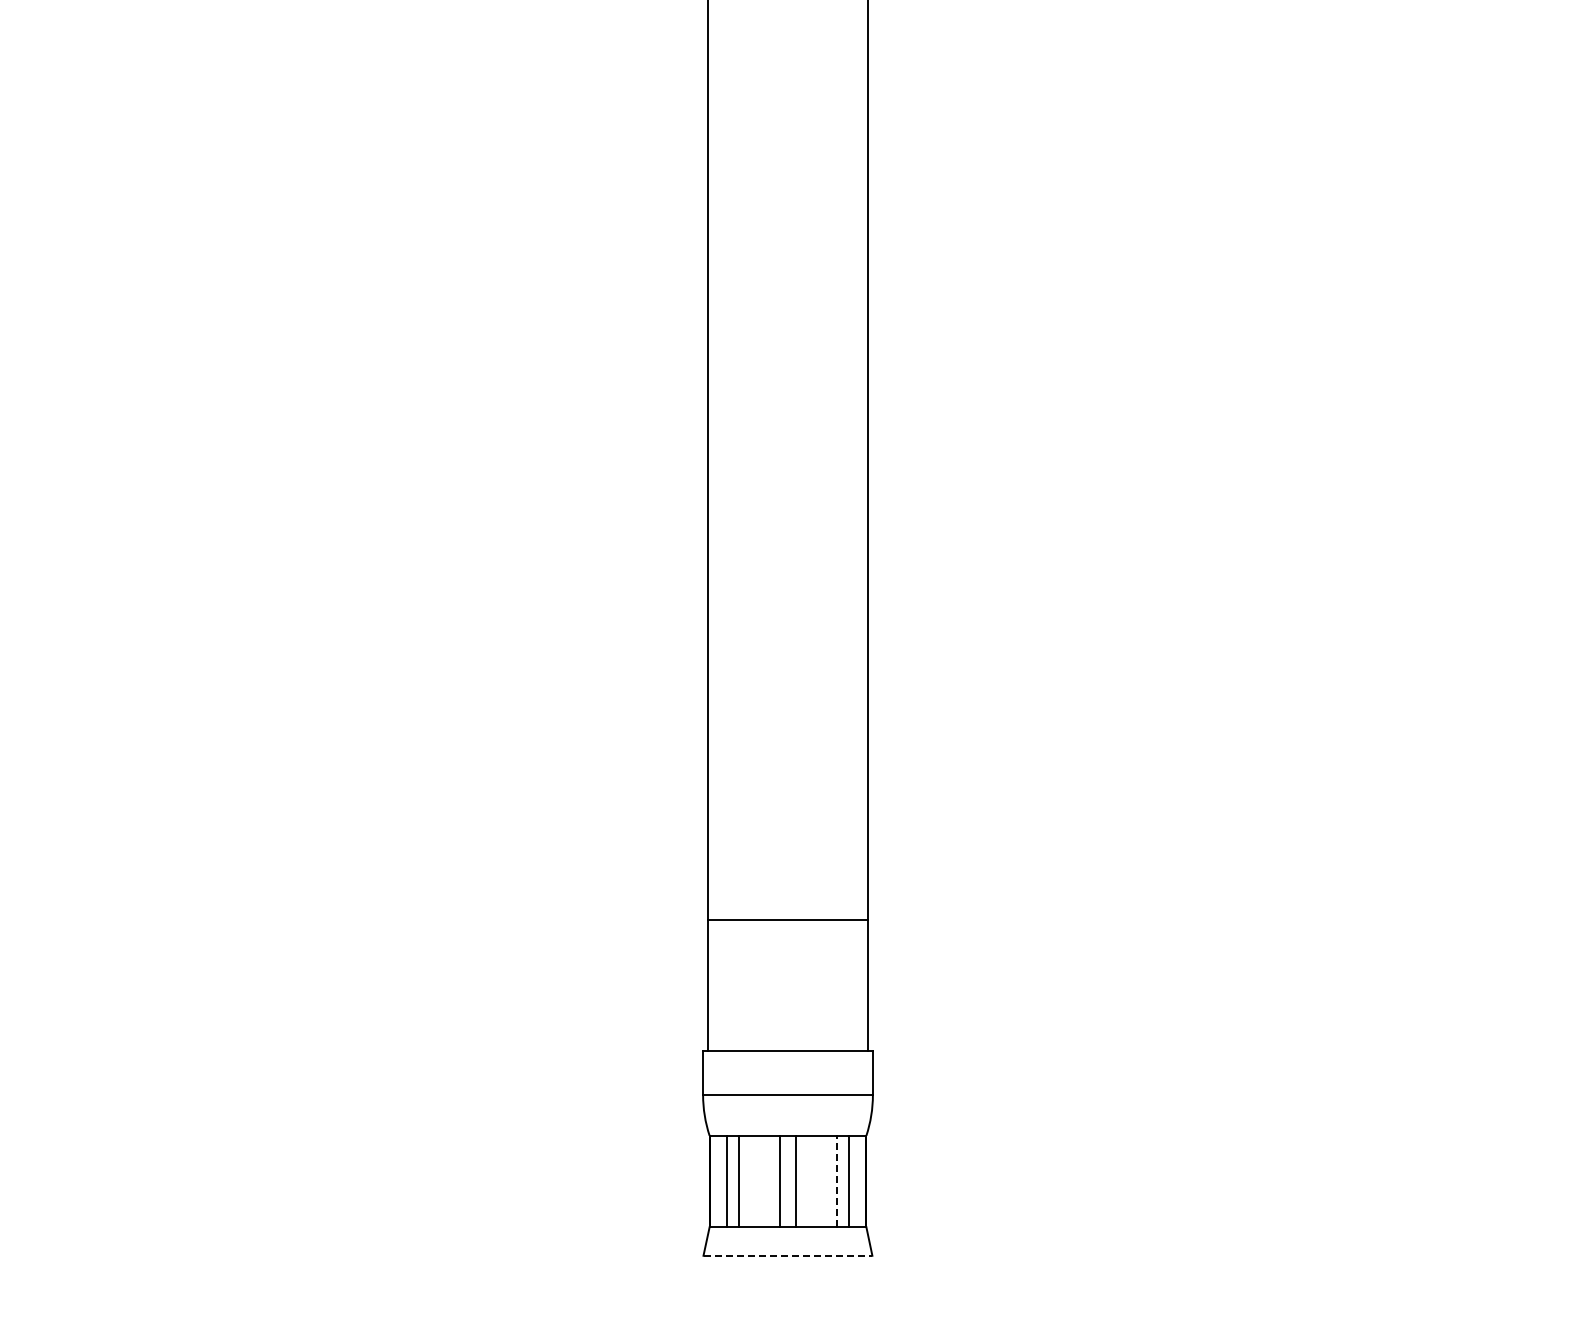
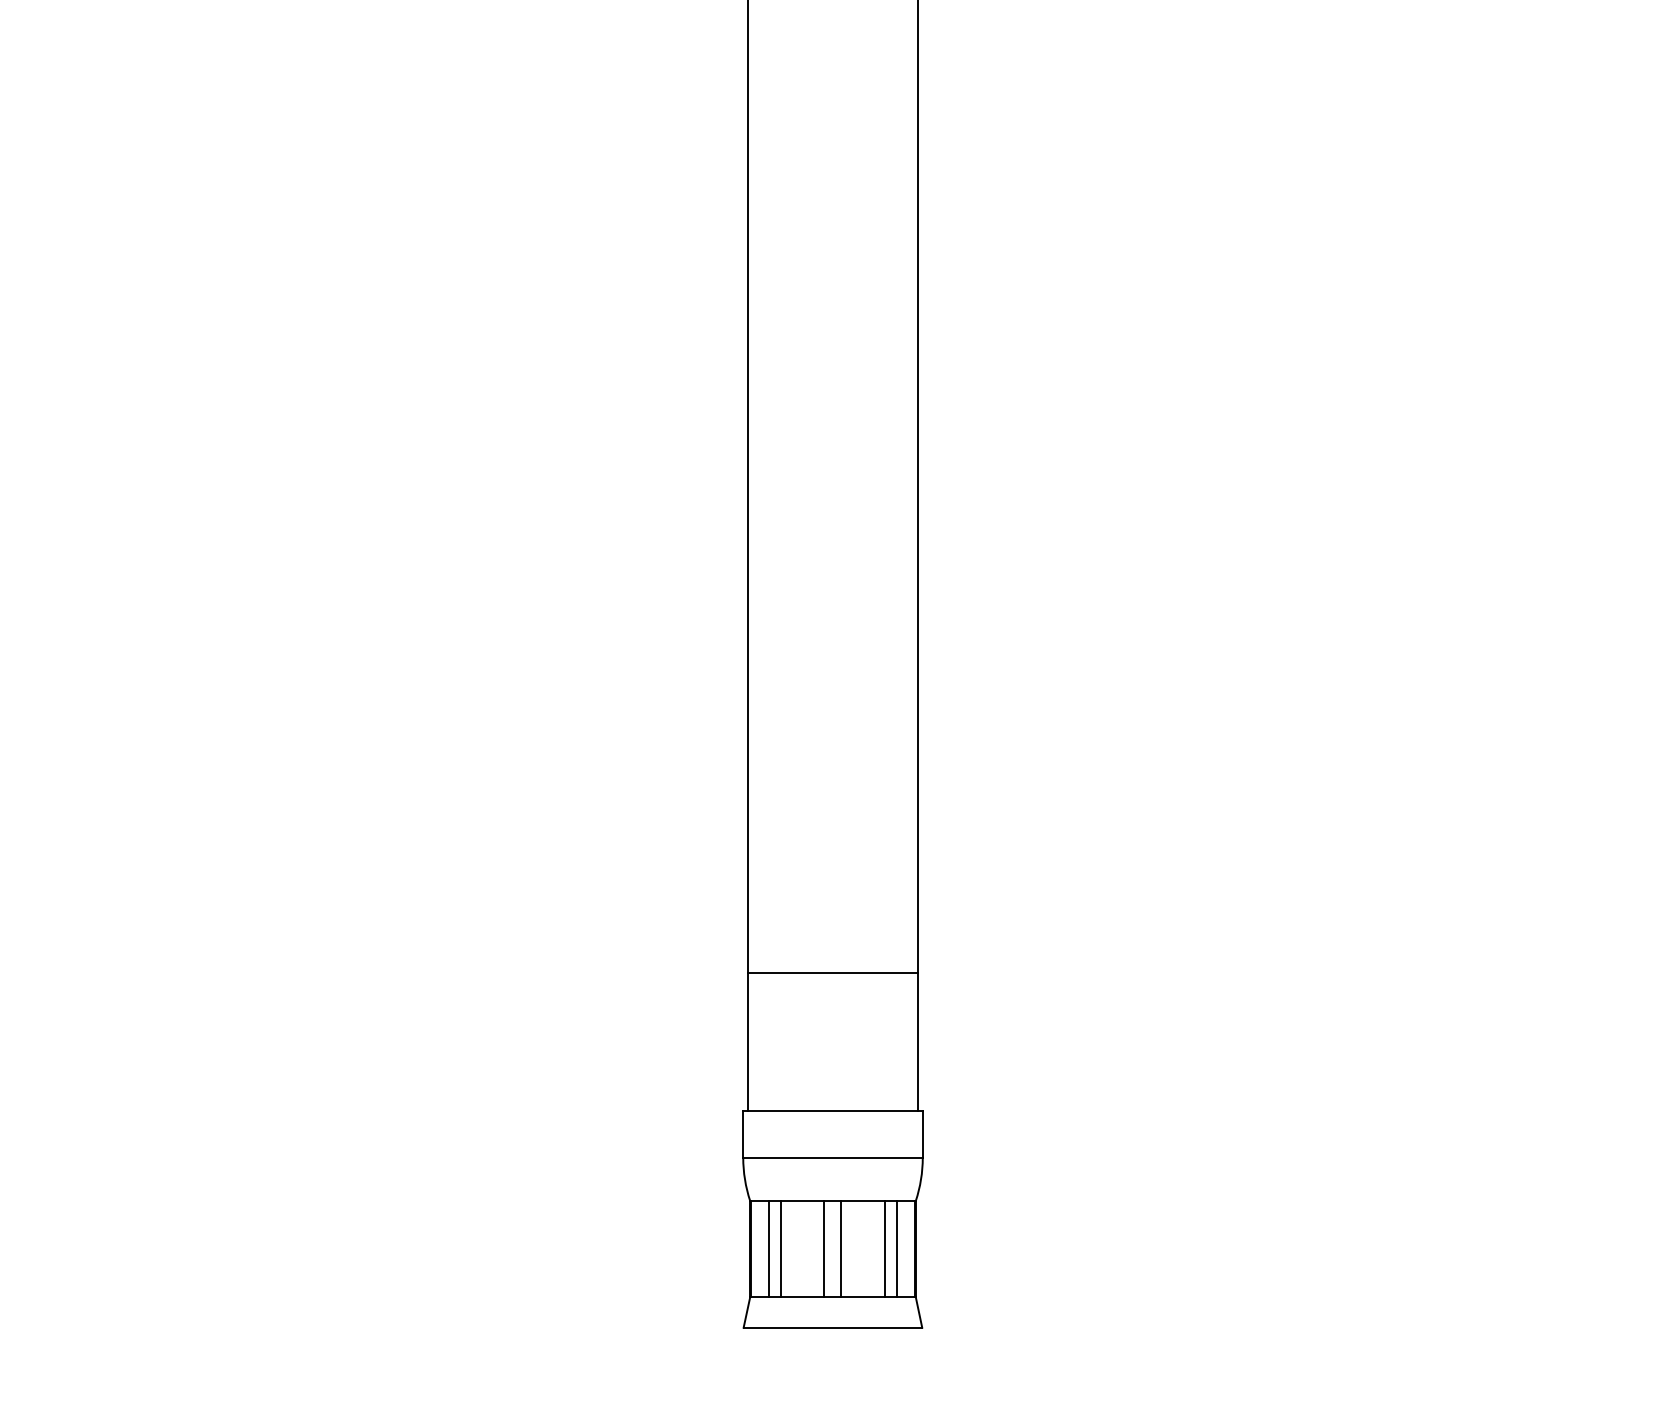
line: (837, 1181) -> (885, 1249), dashed -> solid
line: (788, 1255) -> (833, 1327), dashed -> solid

